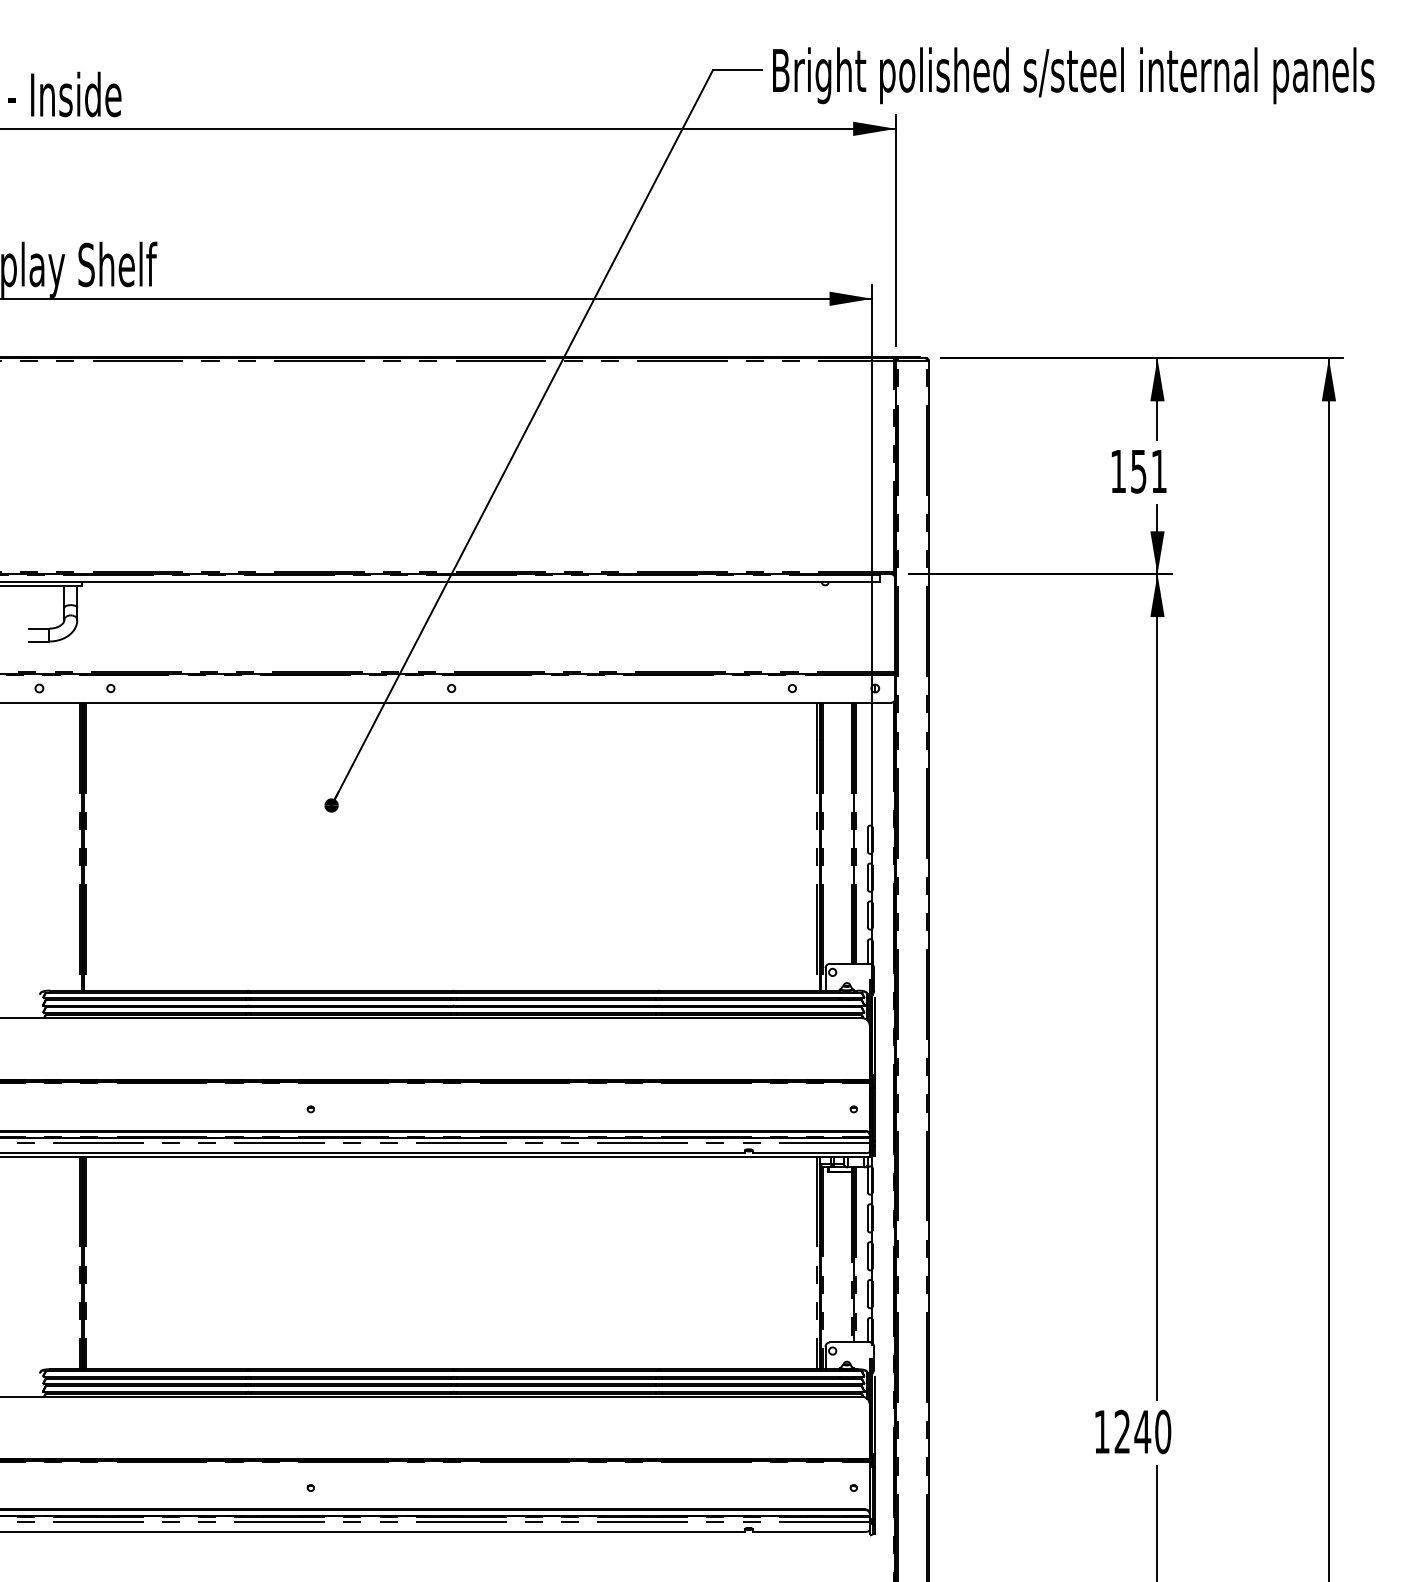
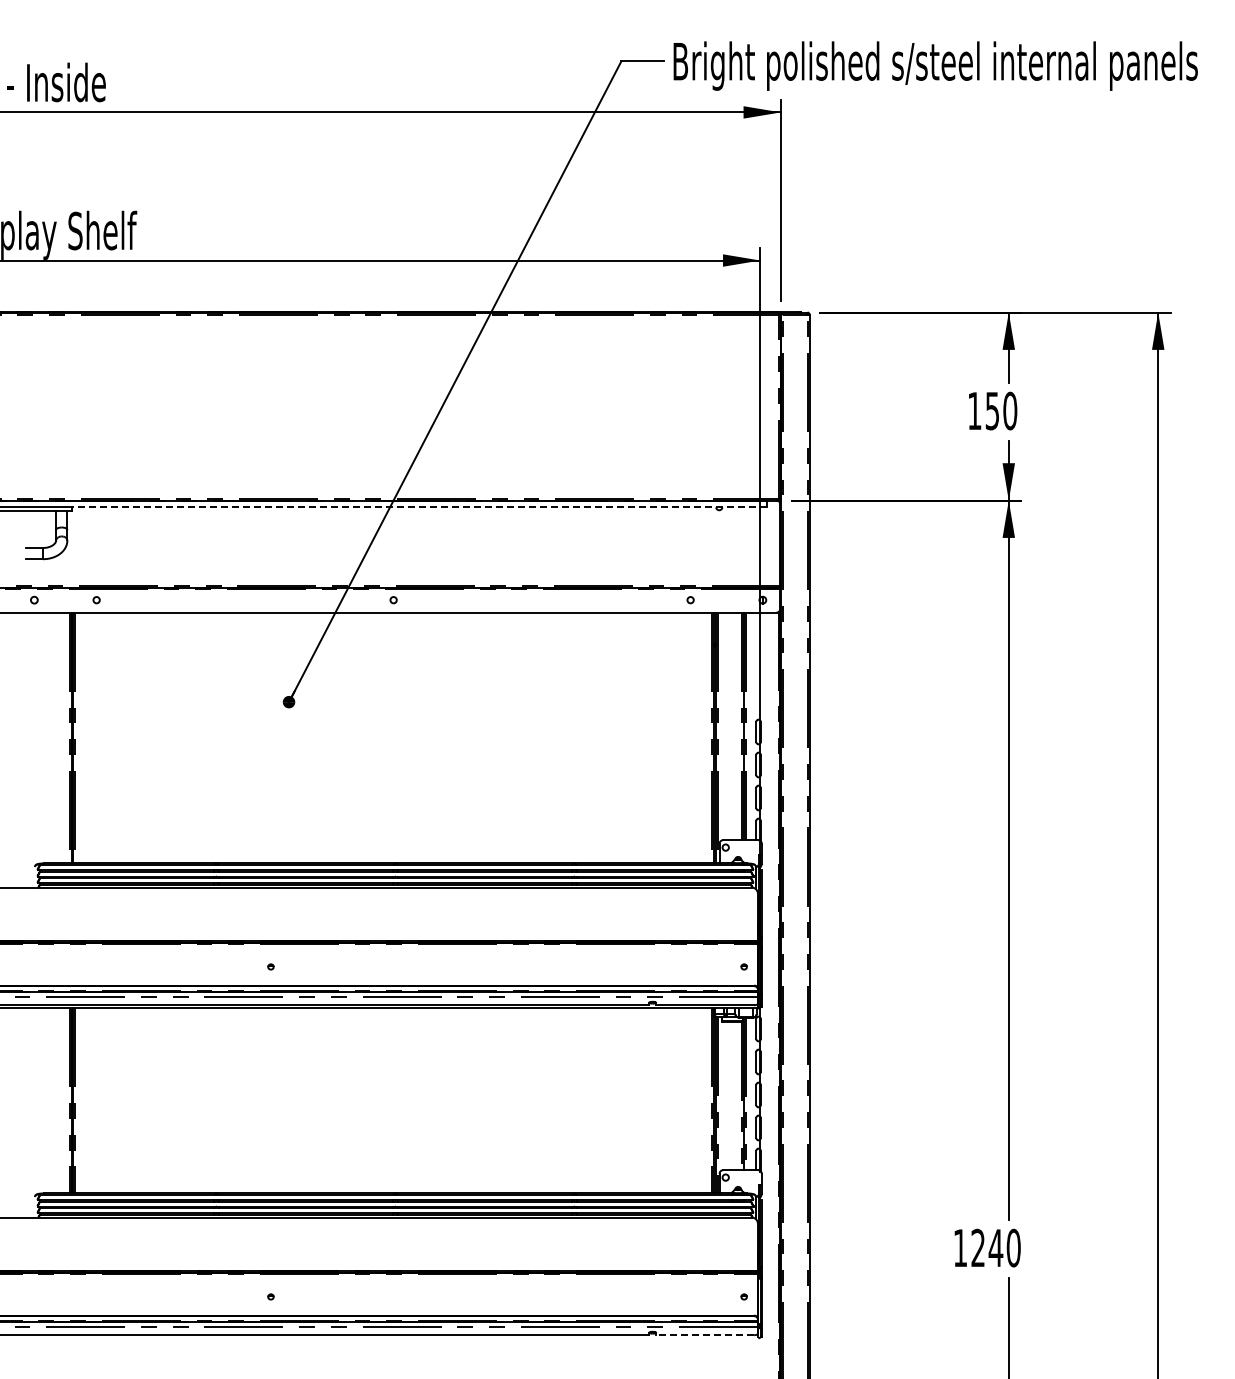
text: (1159, 470) -> (1010, 410), 151 -> 150
line: (480, 582) -> (418, 507), solid -> dashed
line: (809, 1532) -> (705, 1335), solid -> dashed

